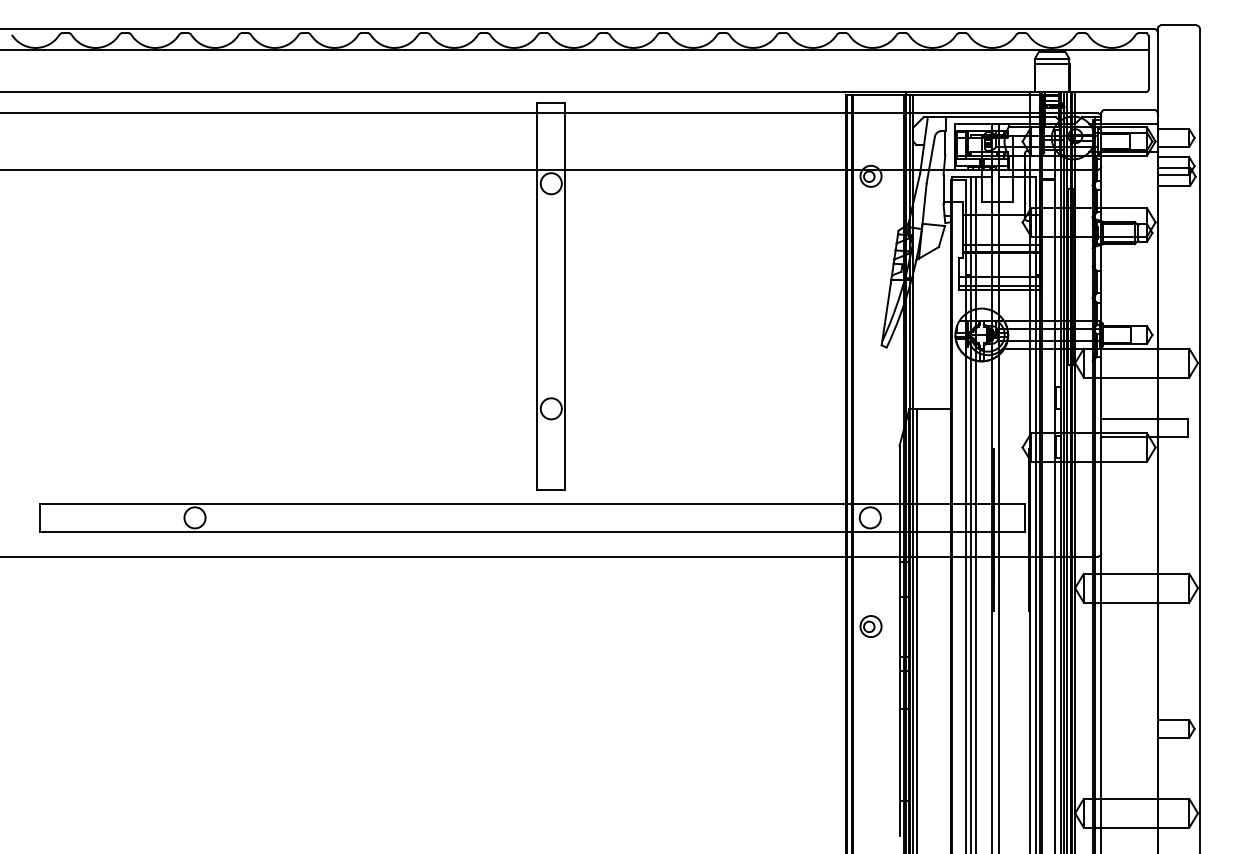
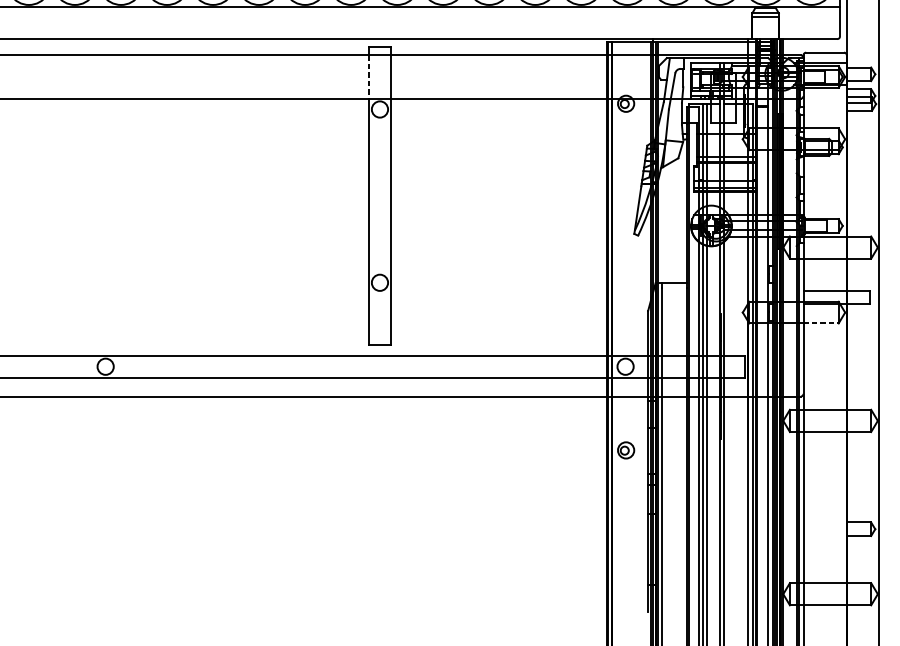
line: (537, 142) -> (369, 77), solid -> dashed
line: (1124, 461) -> (821, 323), solid -> dashed

